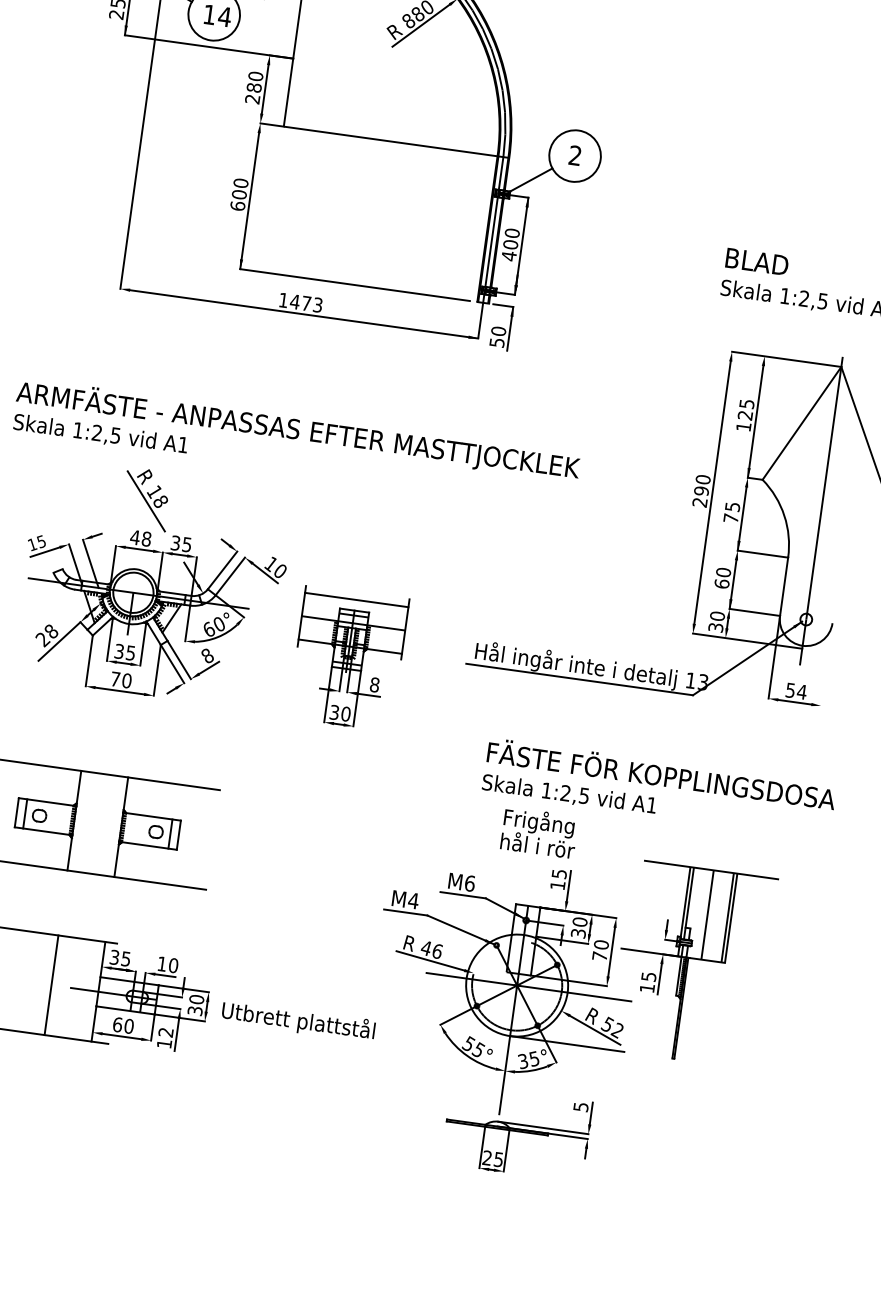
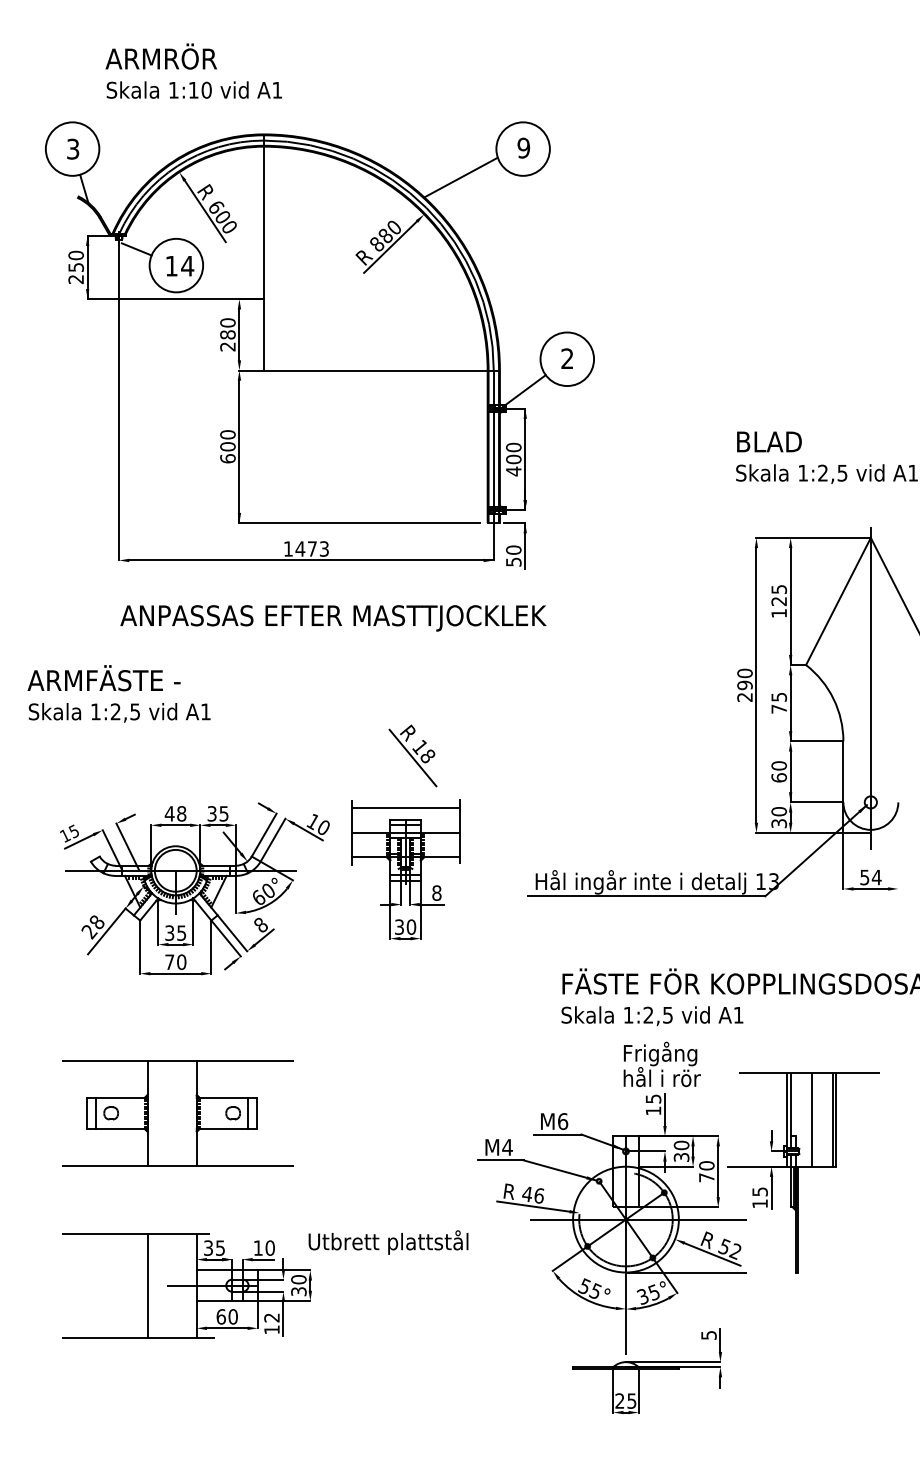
text: (375, 443) -> (333, 618), moved
part: (146, 498) -> (412, 755), moved
part: (347, 658) -> (405, 869), moved
text: (538, 832) -> (661, 1064), moved
text: (298, 1021) -> (388, 1242), moved

